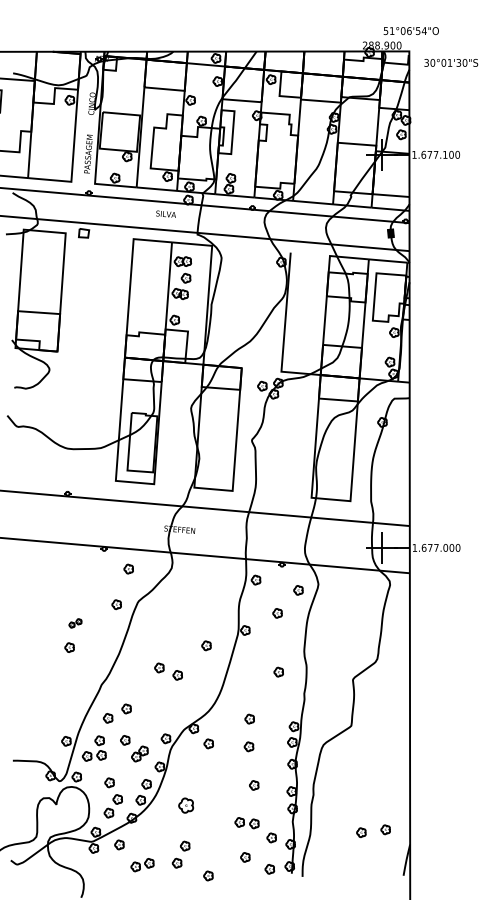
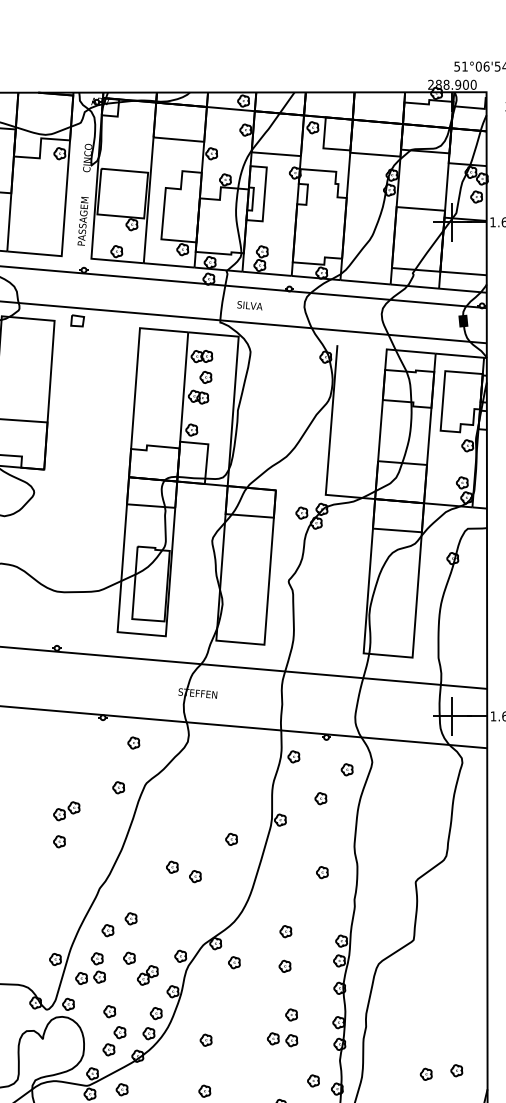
text: (165, 213) -> (249, 304), moved
part: (75, 623) -> (66, 811), size x1.67
part: (186, 805) -> (206, 1040), size x0.62
part: (246, 823) -> (281, 1040), moved

